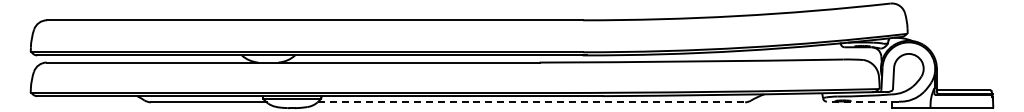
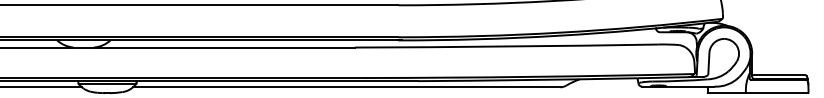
line: (862, 101) -> (677, 86), dashed -> solid
line: (531, 102) -> (346, 87), dashed -> solid

